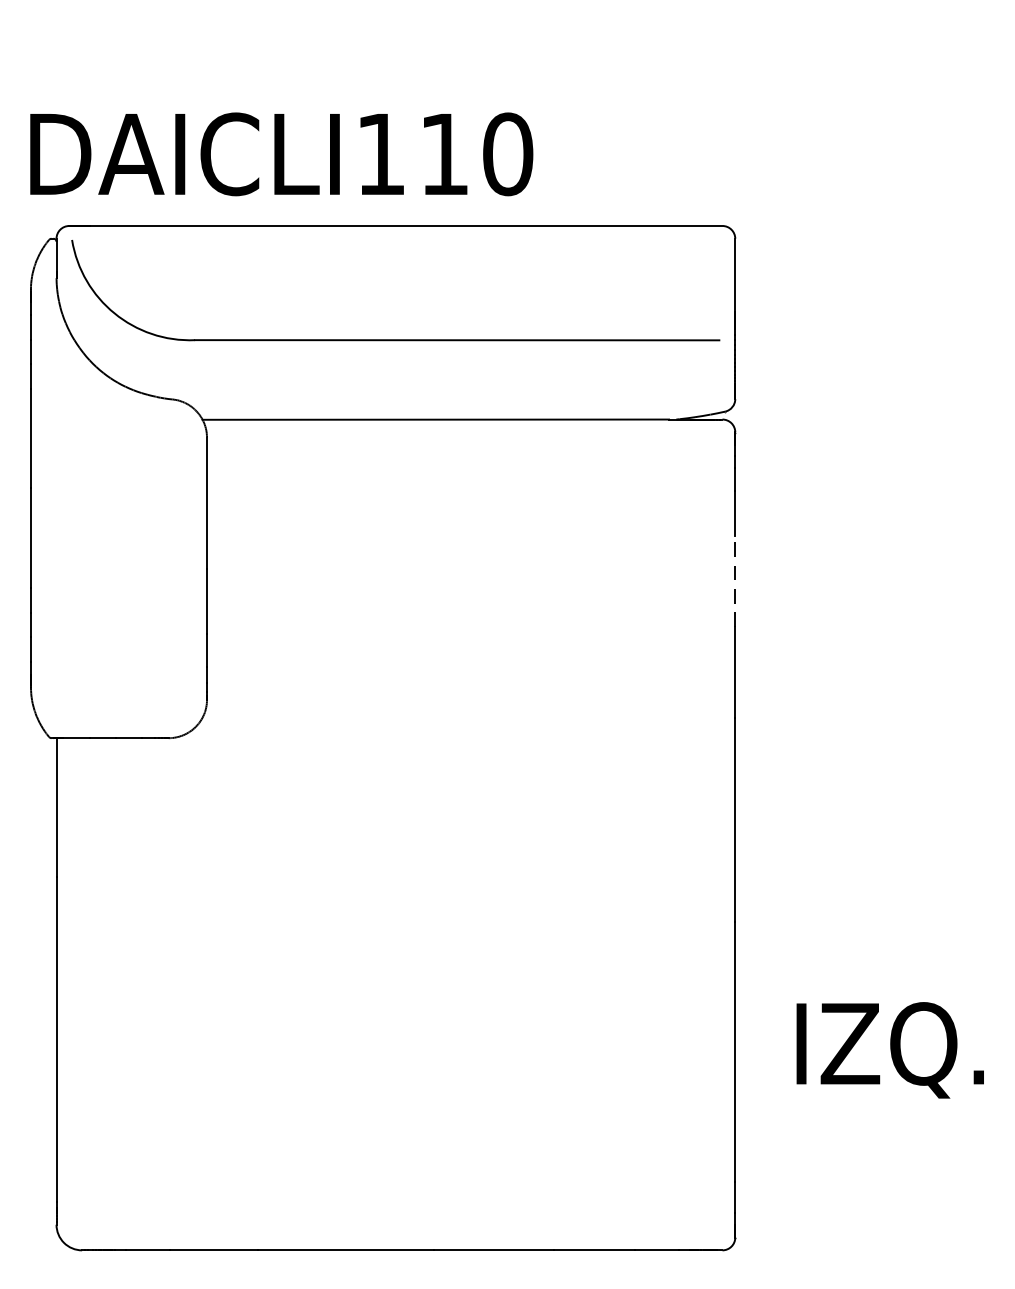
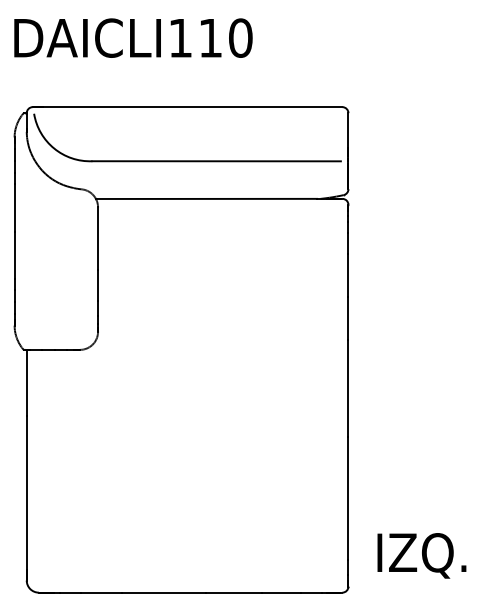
text: (281, 152) -> (133, 37), moved
line: (735, 581) -> (348, 275), dashed -> solid
text: (889, 1049) -> (421, 555), moved

